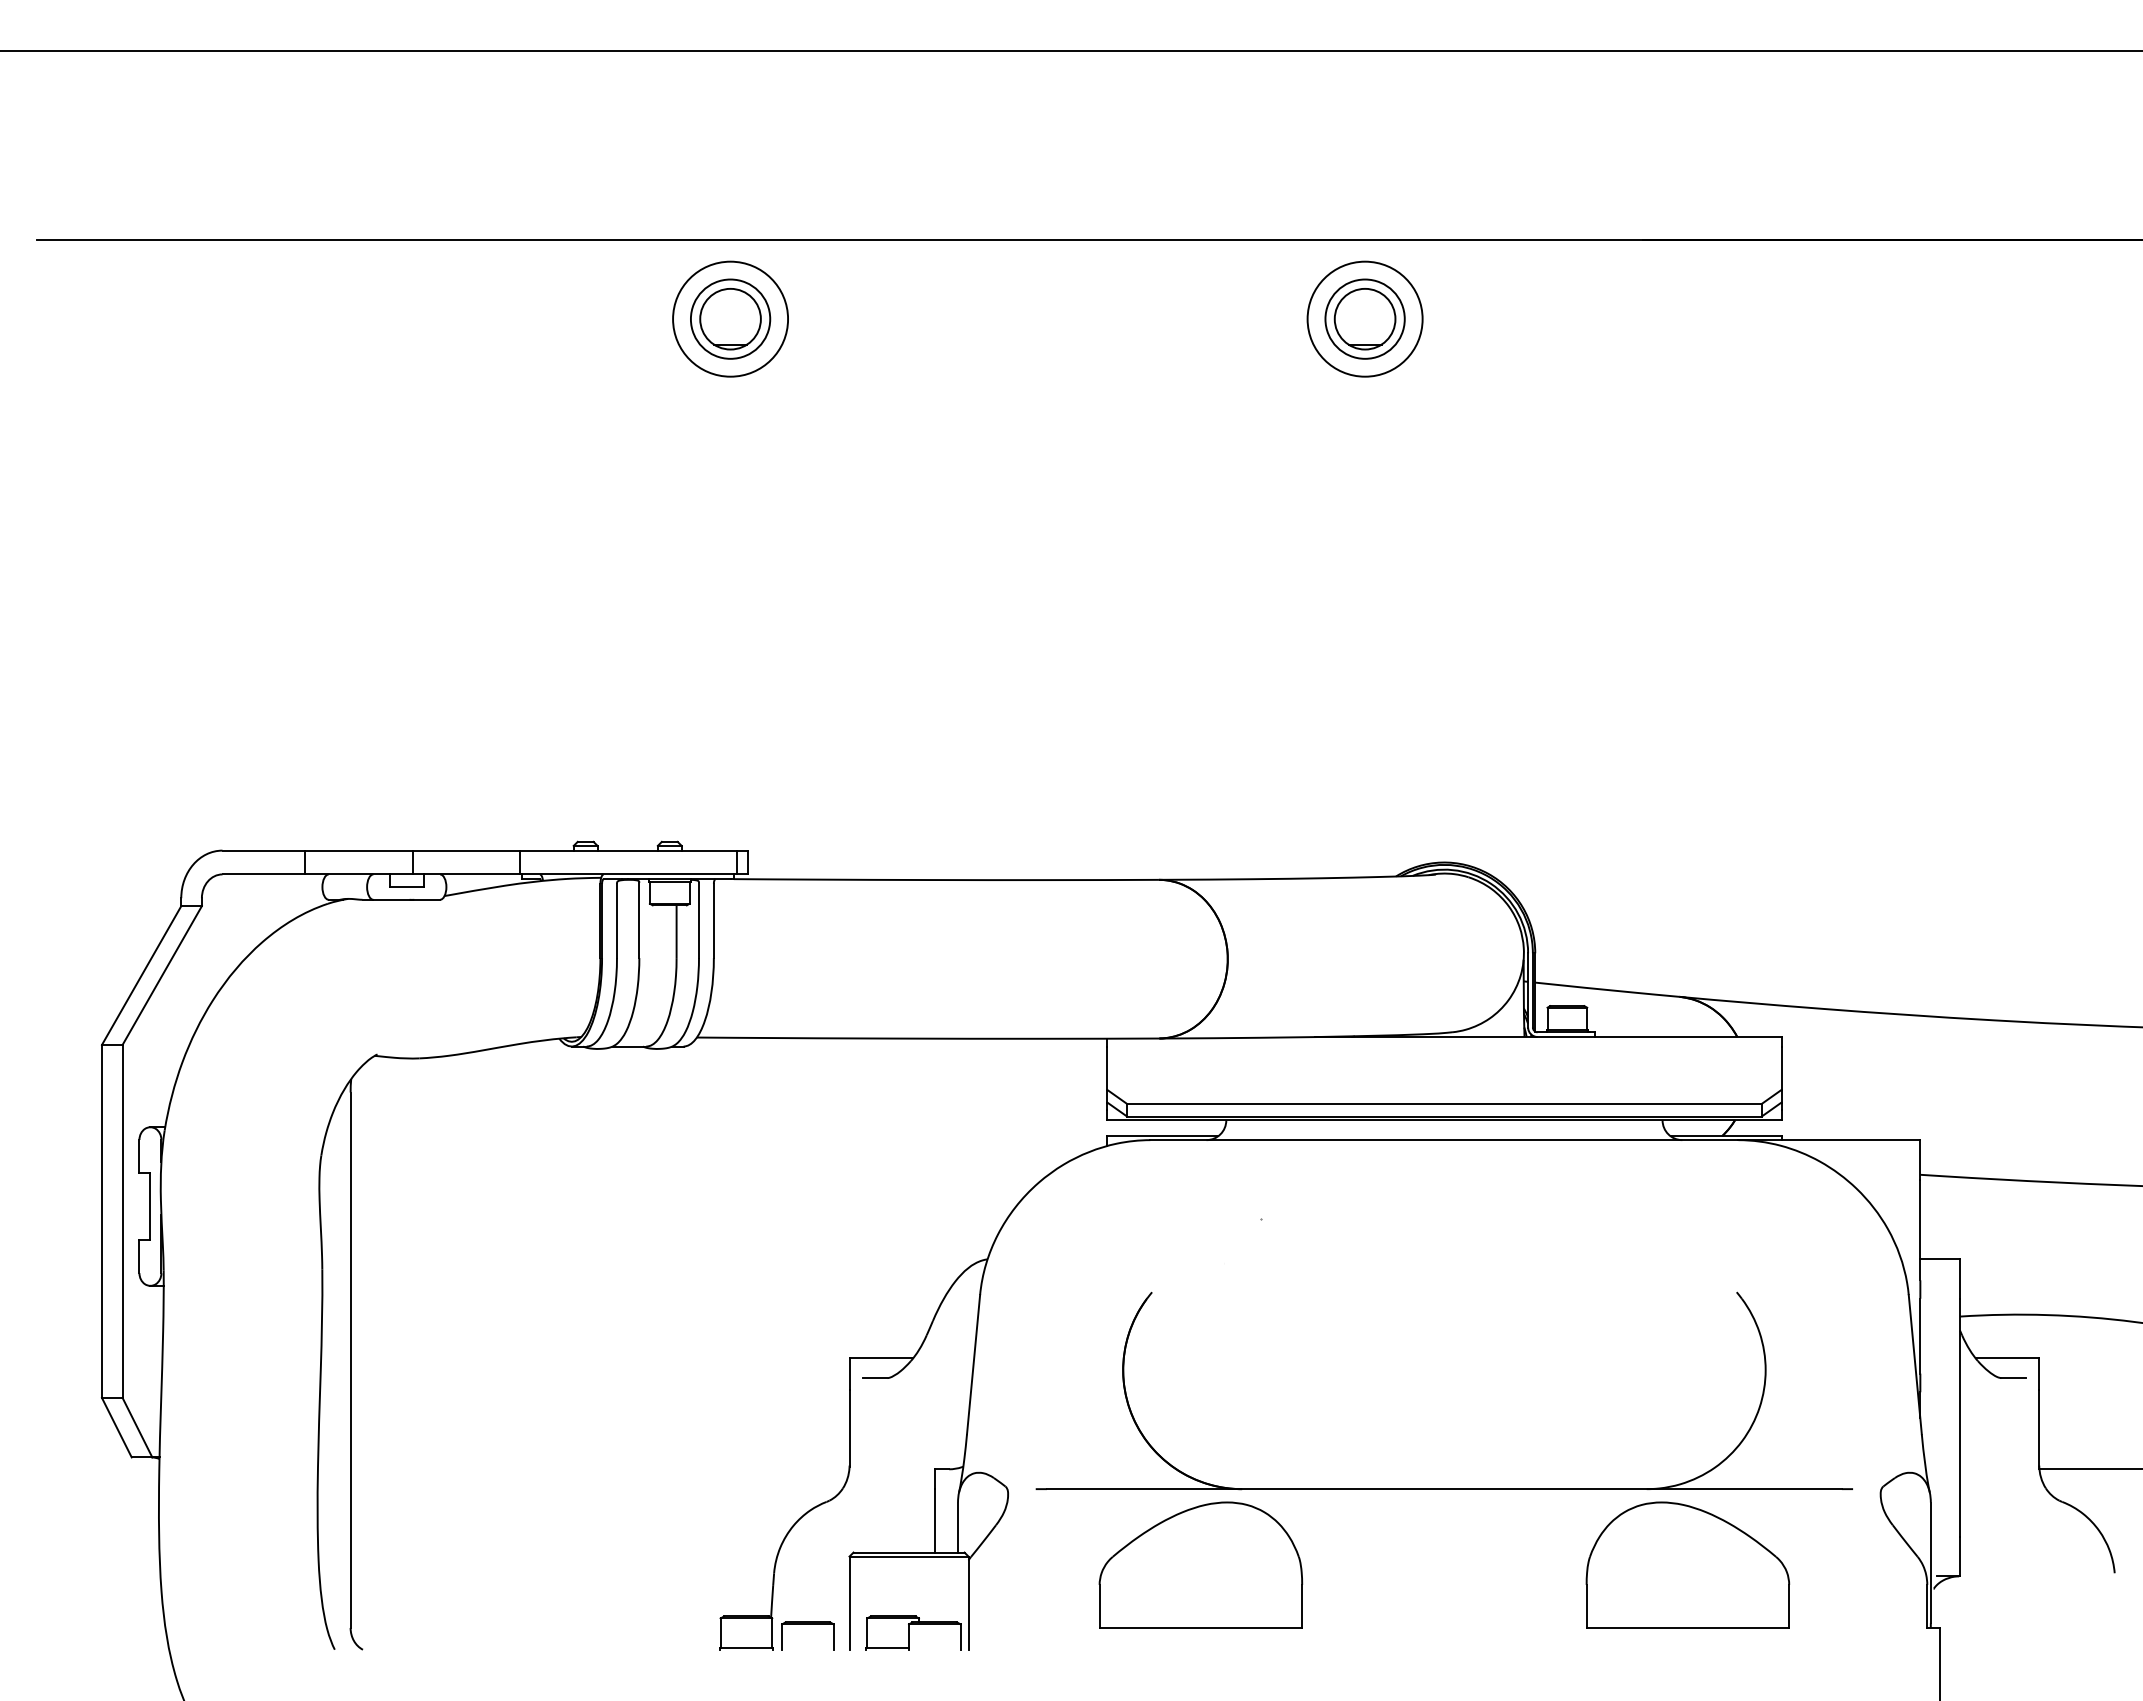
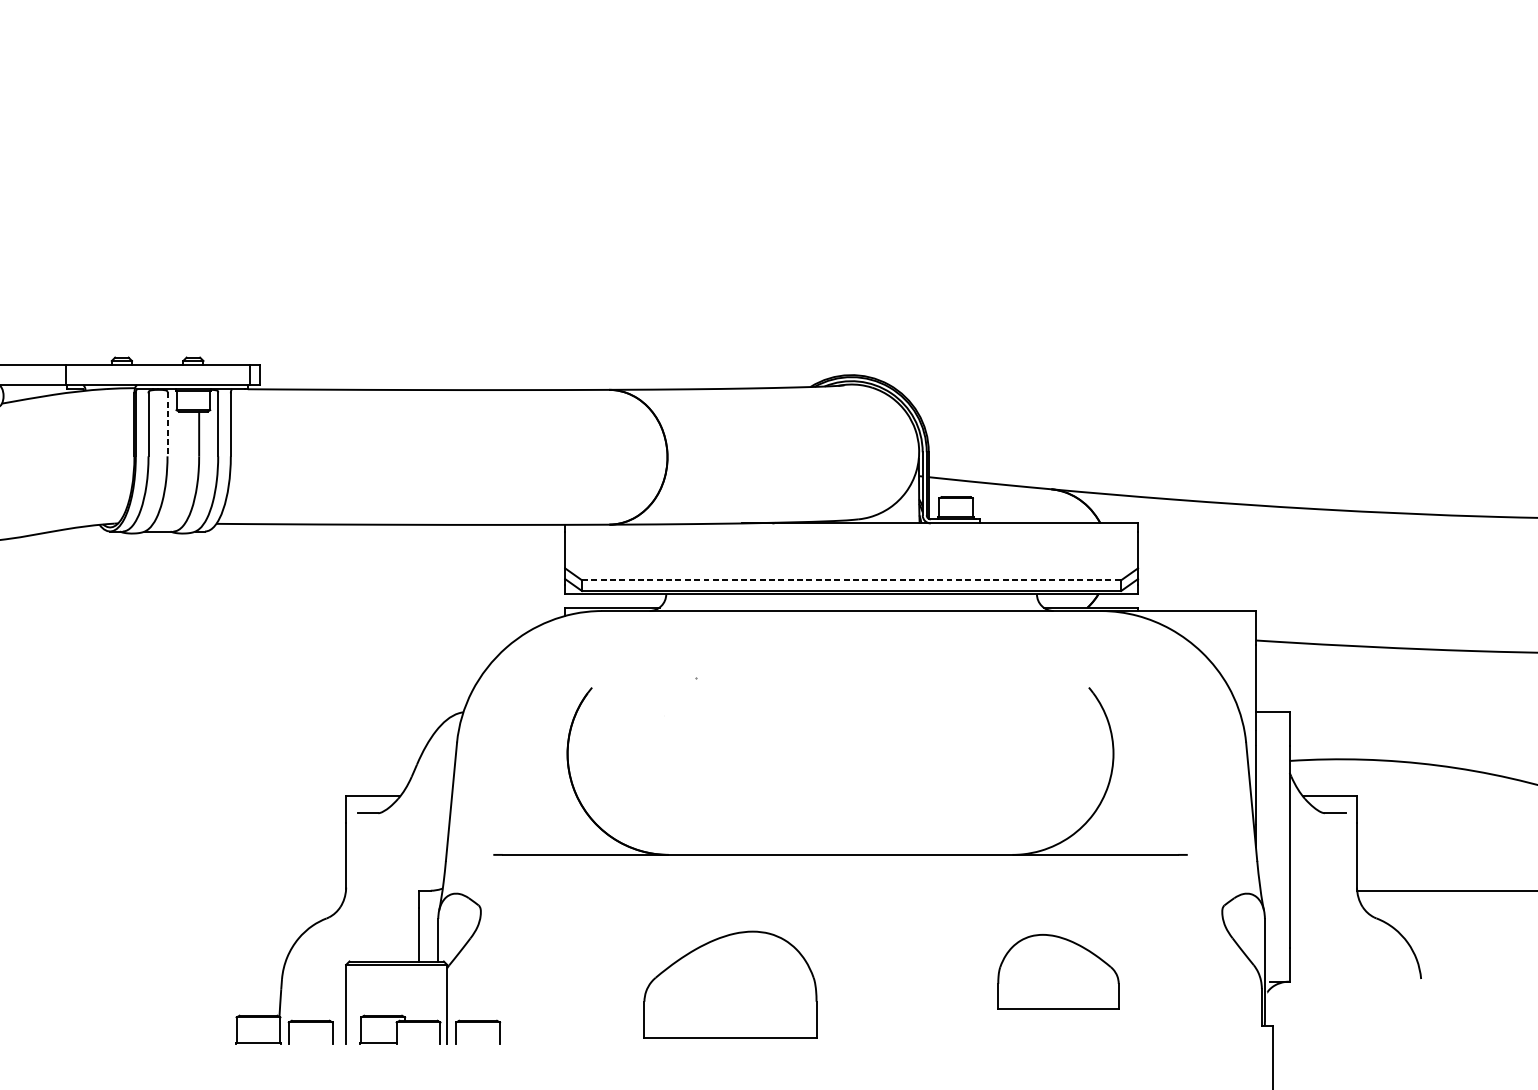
line: (639, 920) -> (167, 424), solid -> dashed
line: (1444, 1103) -> (851, 579), solid -> dashed
part: (1443, 1488) -> (839, 854), moved
part: (1200, 1564) -> (730, 984), moved
part: (1687, 1564) -> (1058, 971), size x0.7
part: (1004, 1624) -> (477, 1022), added

